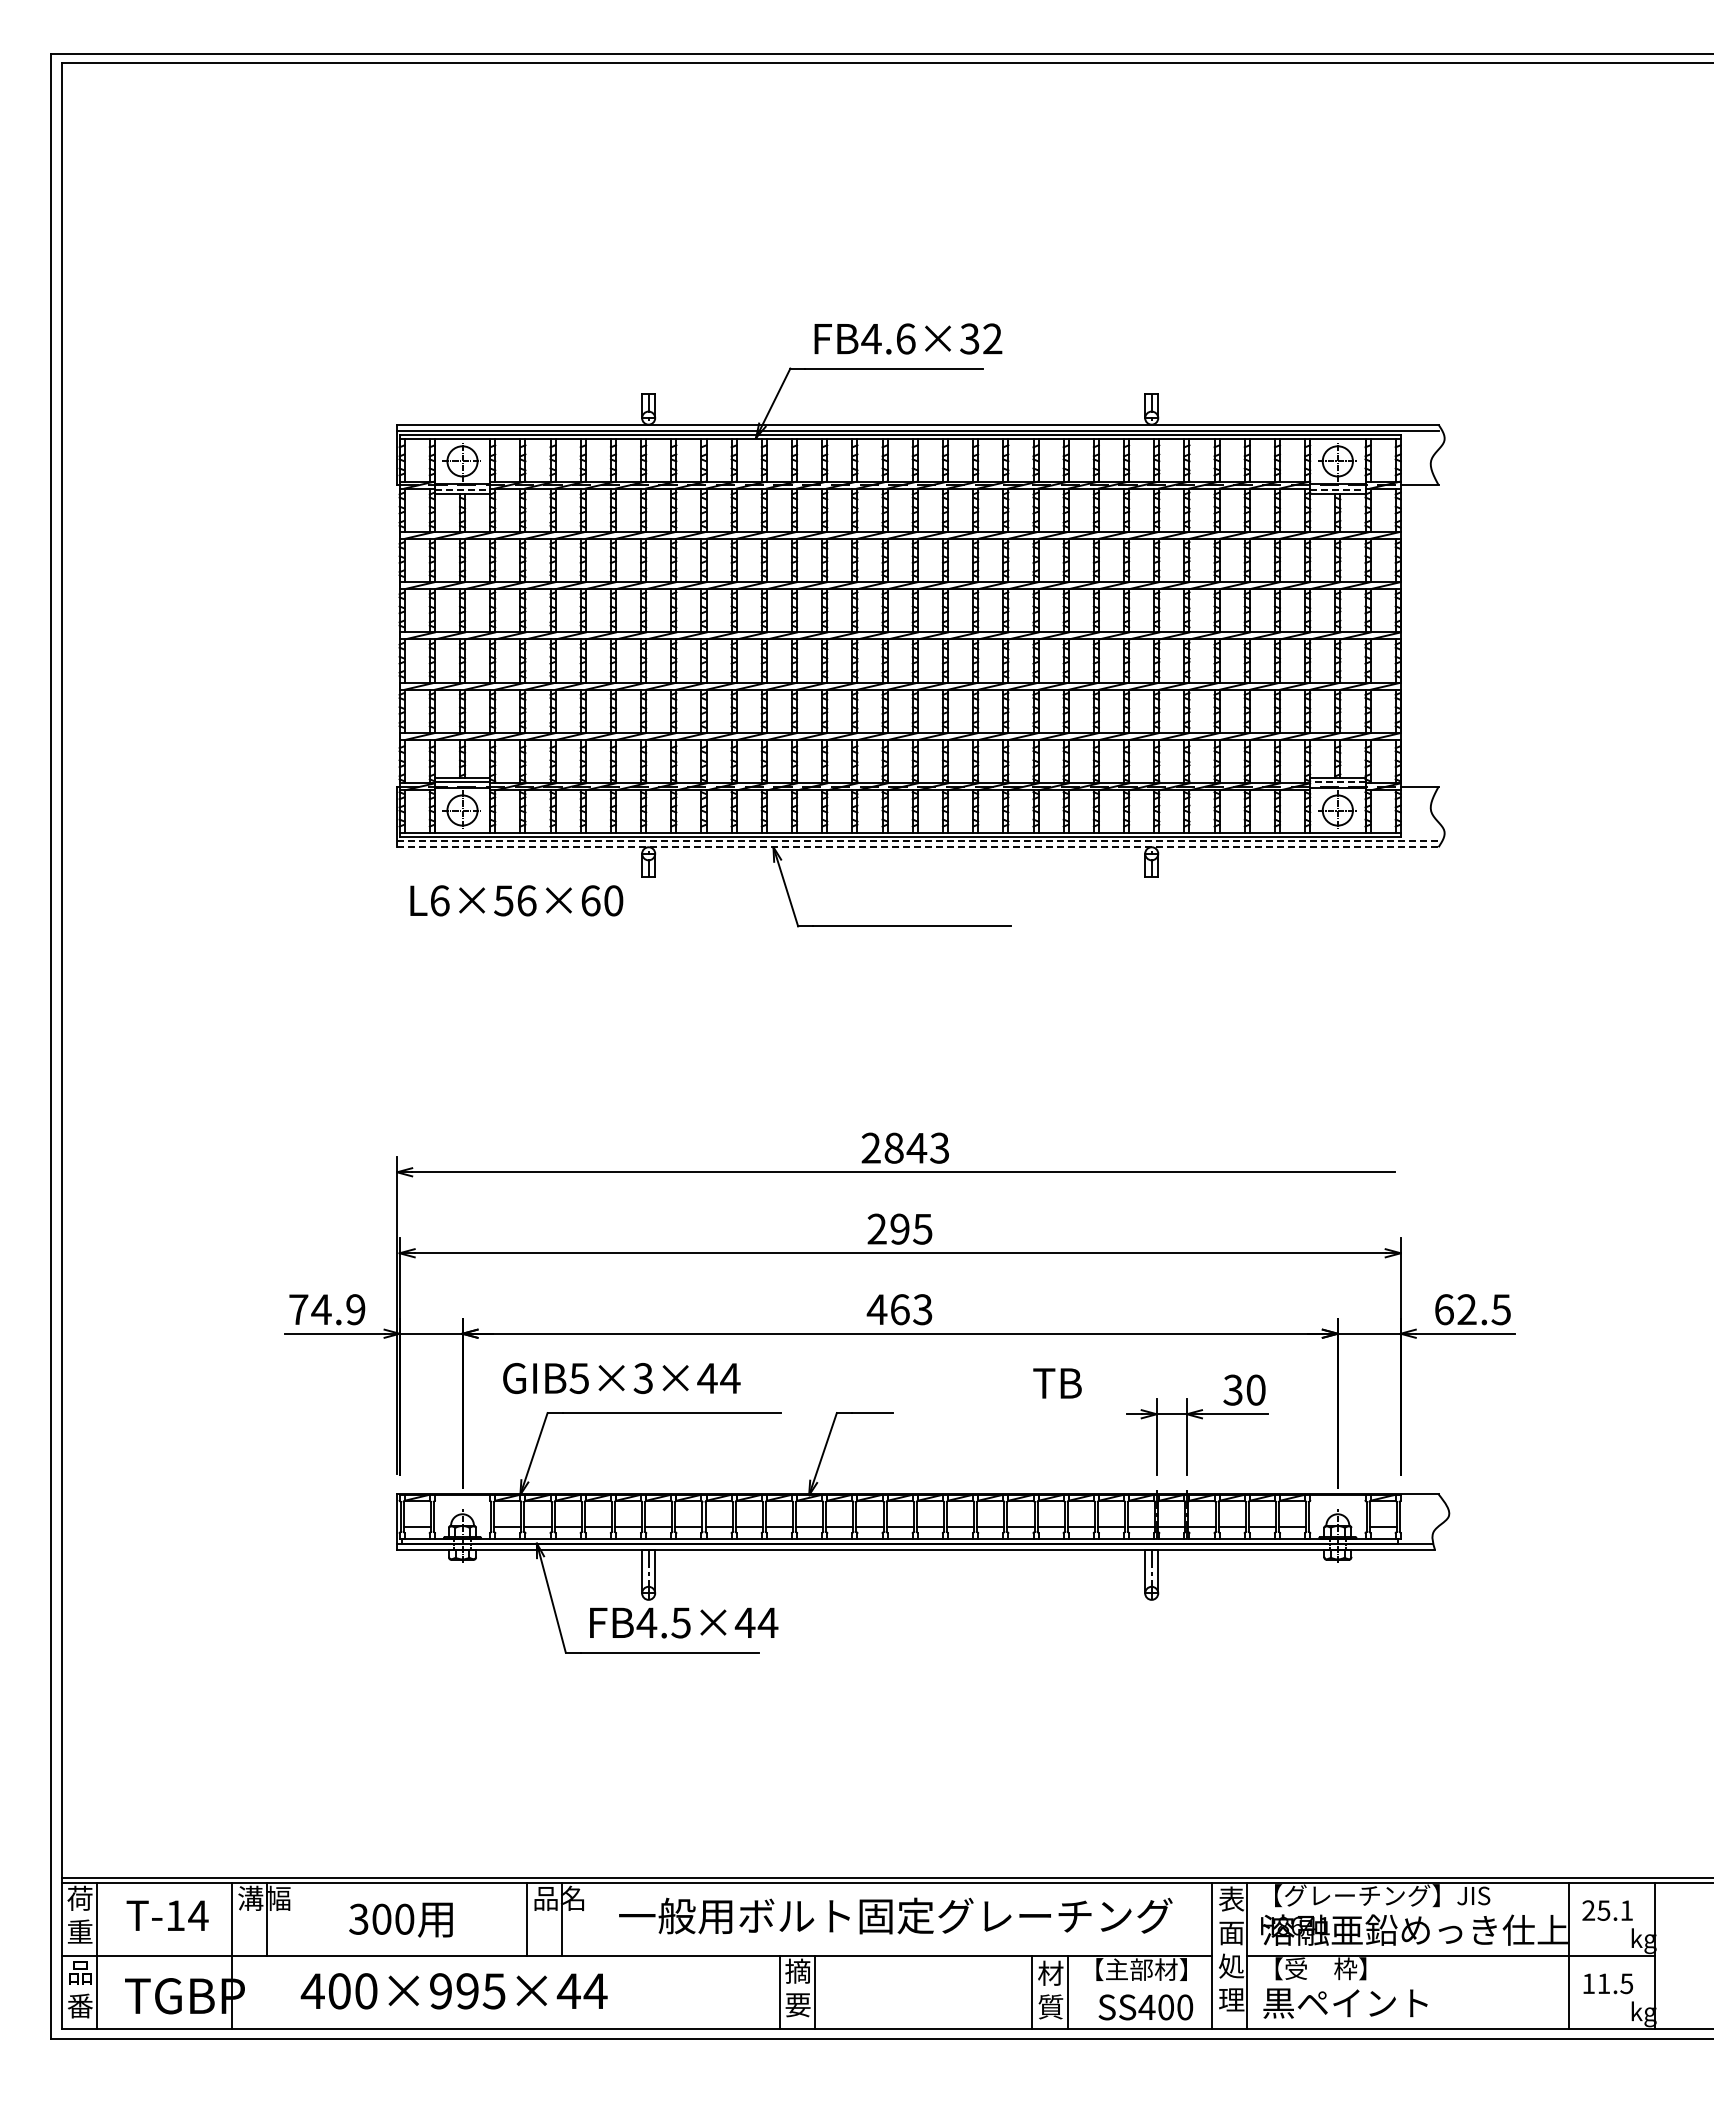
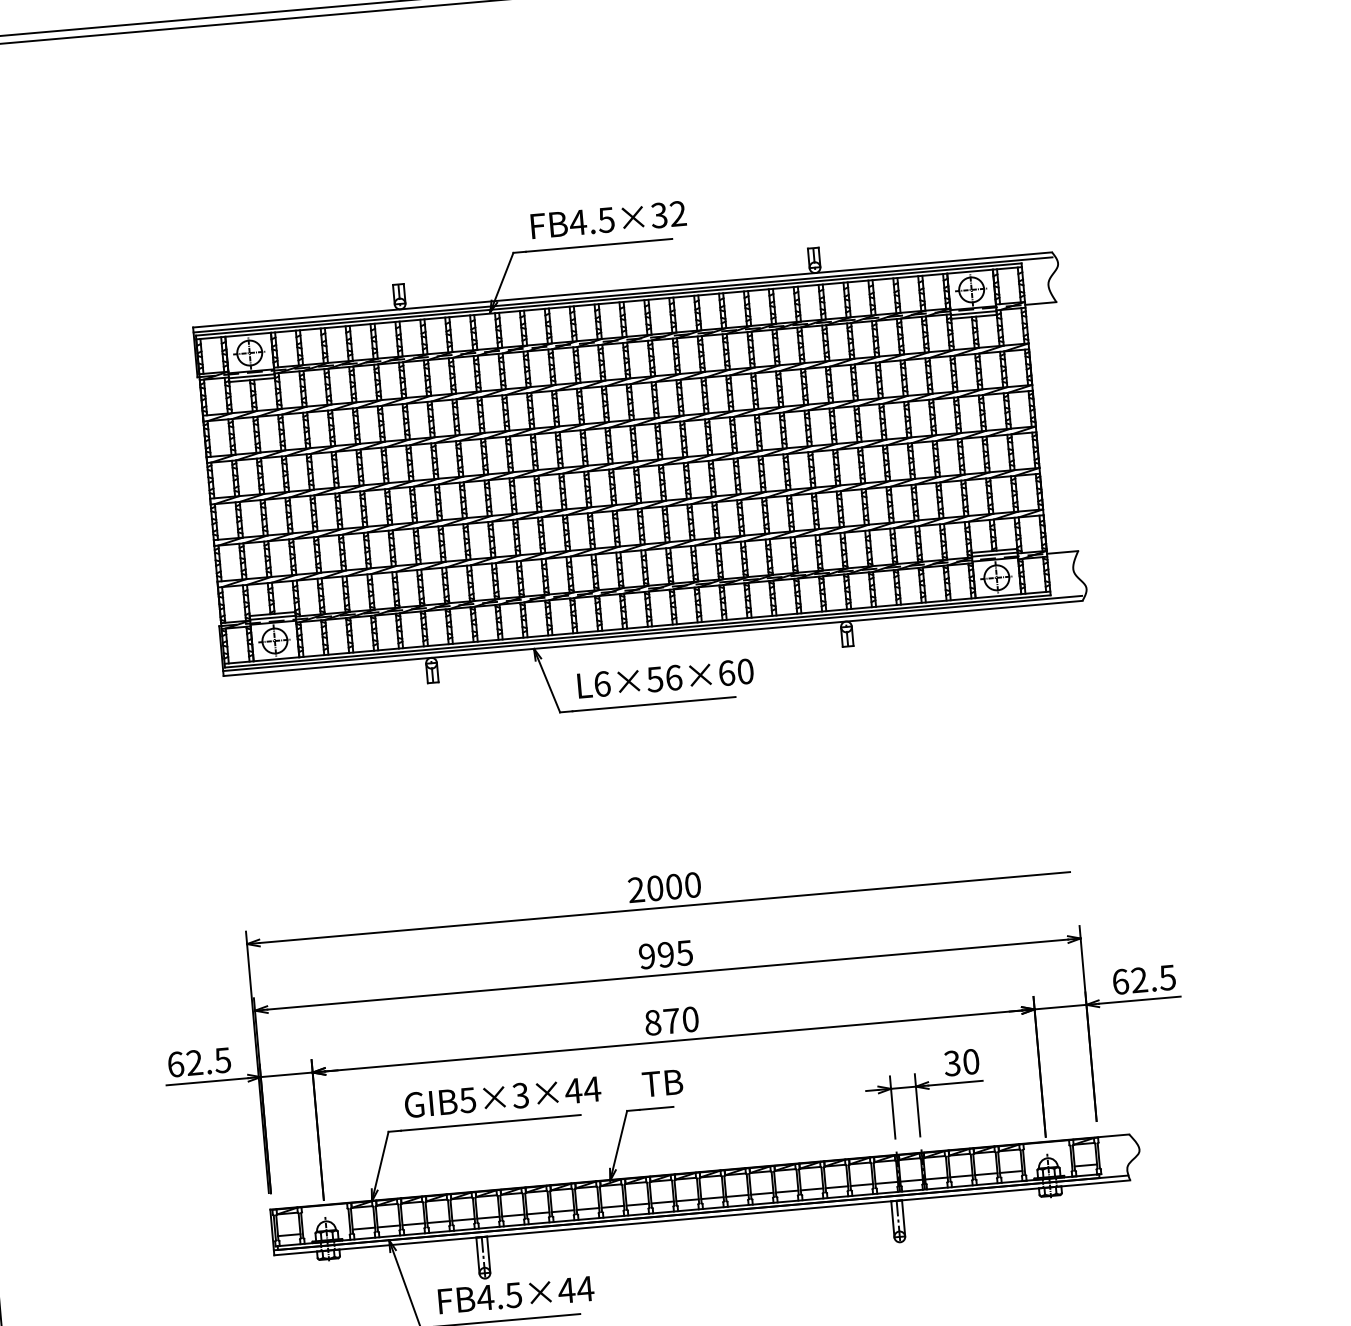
text: (905, 338) -> (606, 219), FB4.6×32 -> FB4.5×32
line: (462, 489) -> (251, 376), dashed -> solid
line: (1337, 489) -> (973, 313), dashed -> solid
line: (1337, 782) -> (994, 554), dashed -> solid
line: (917, 841) -> (652, 633), dashed -> solid
line: (917, 847) -> (652, 638), dashed -> solid
text: (516, 900) -> (665, 678), moved
text: (916, 1147) -> (673, 886), 2843 -> 2000
text: (876, 1228) -> (646, 955), 295 -> 995
text: (327, 1309) -> (199, 1062), 74.9 -> 62.5
text: (899, 1309) -> (671, 1021), 463 -> 870
text: (621, 1378) -> (502, 1097), moved
text: (1057, 1383) -> (662, 1083), moved

